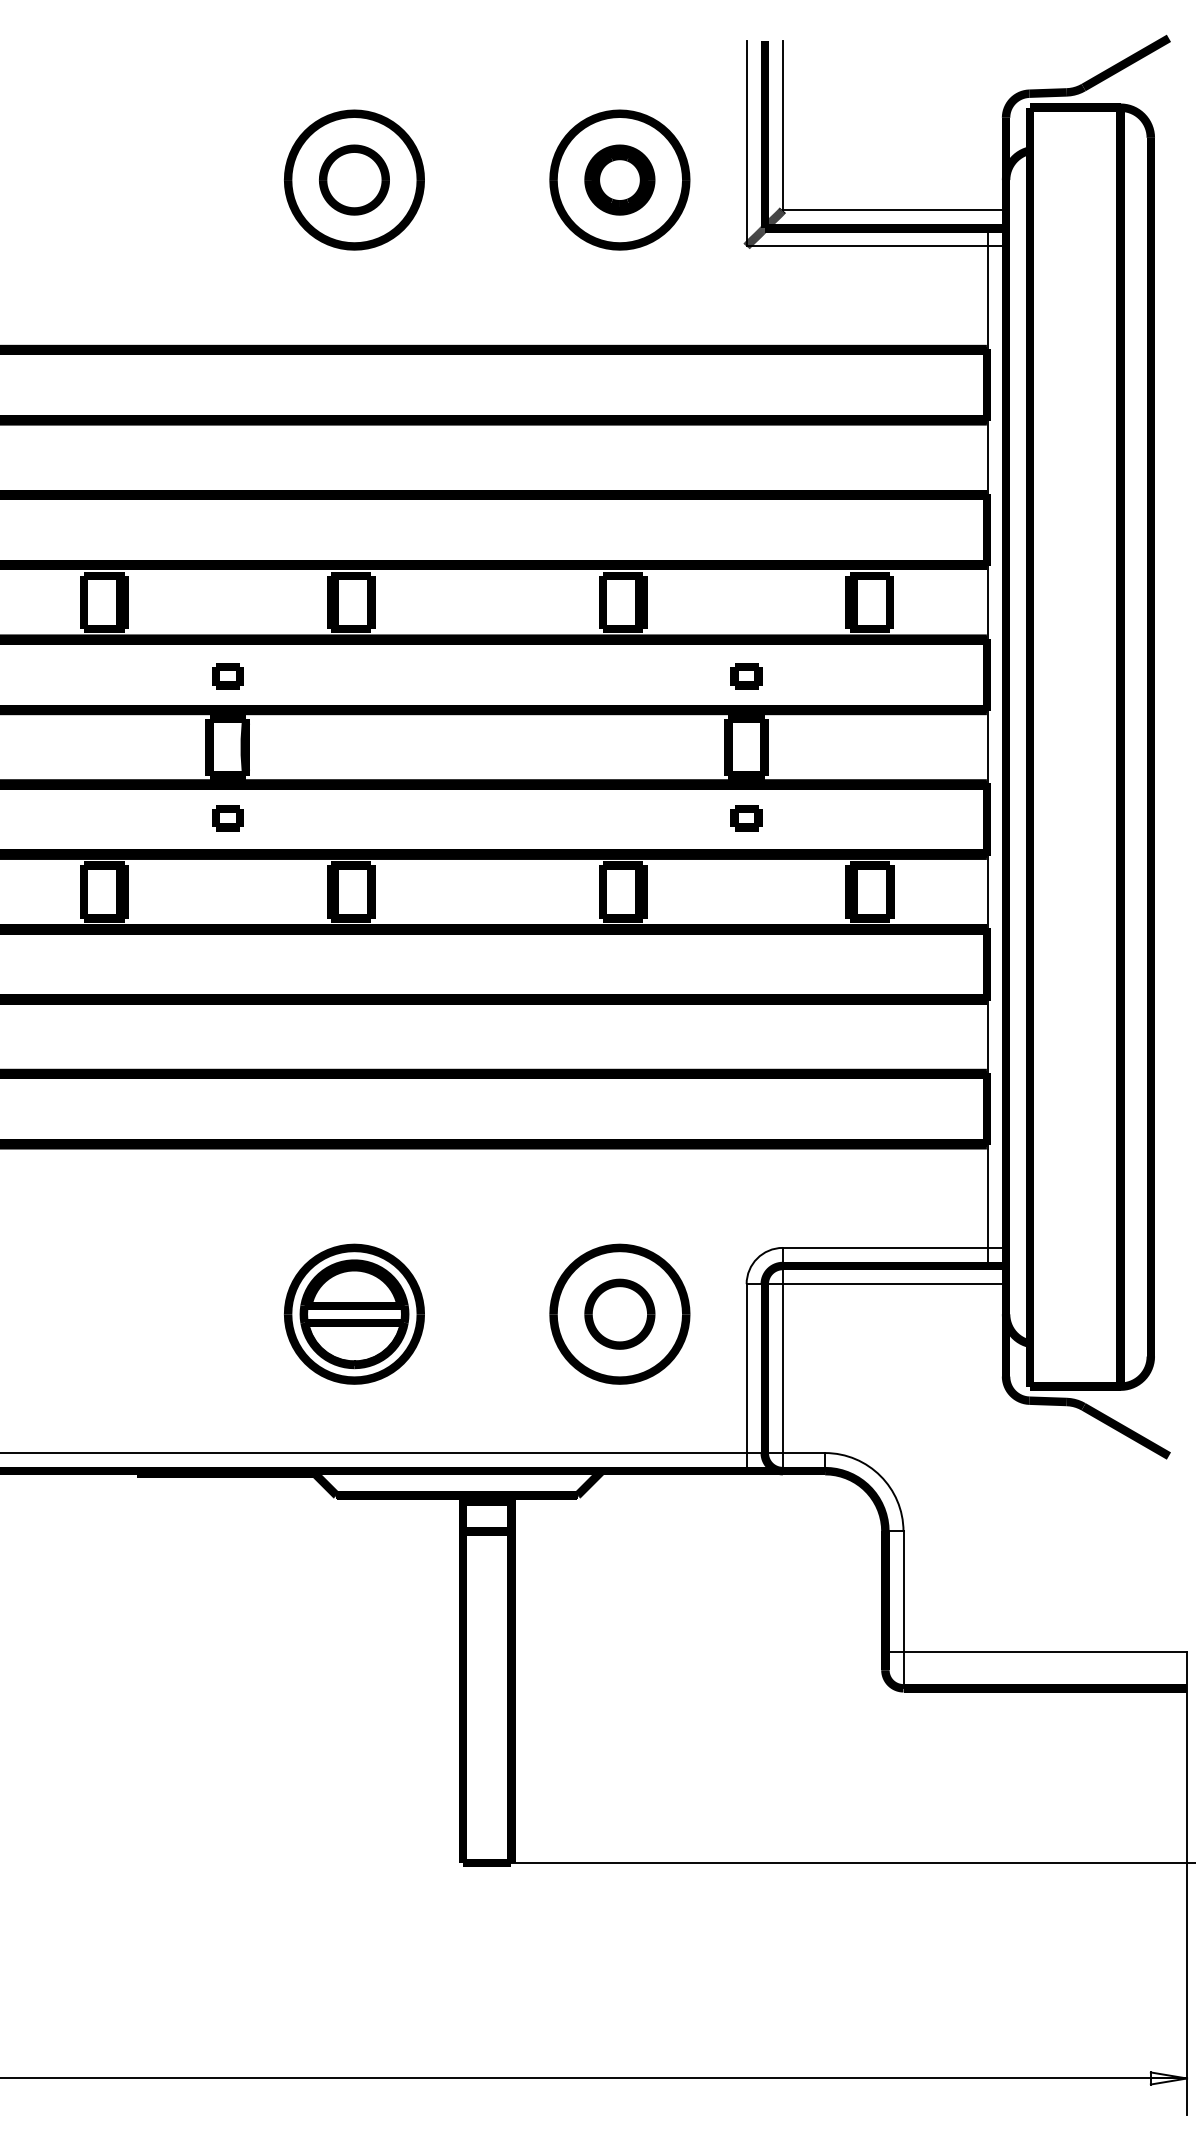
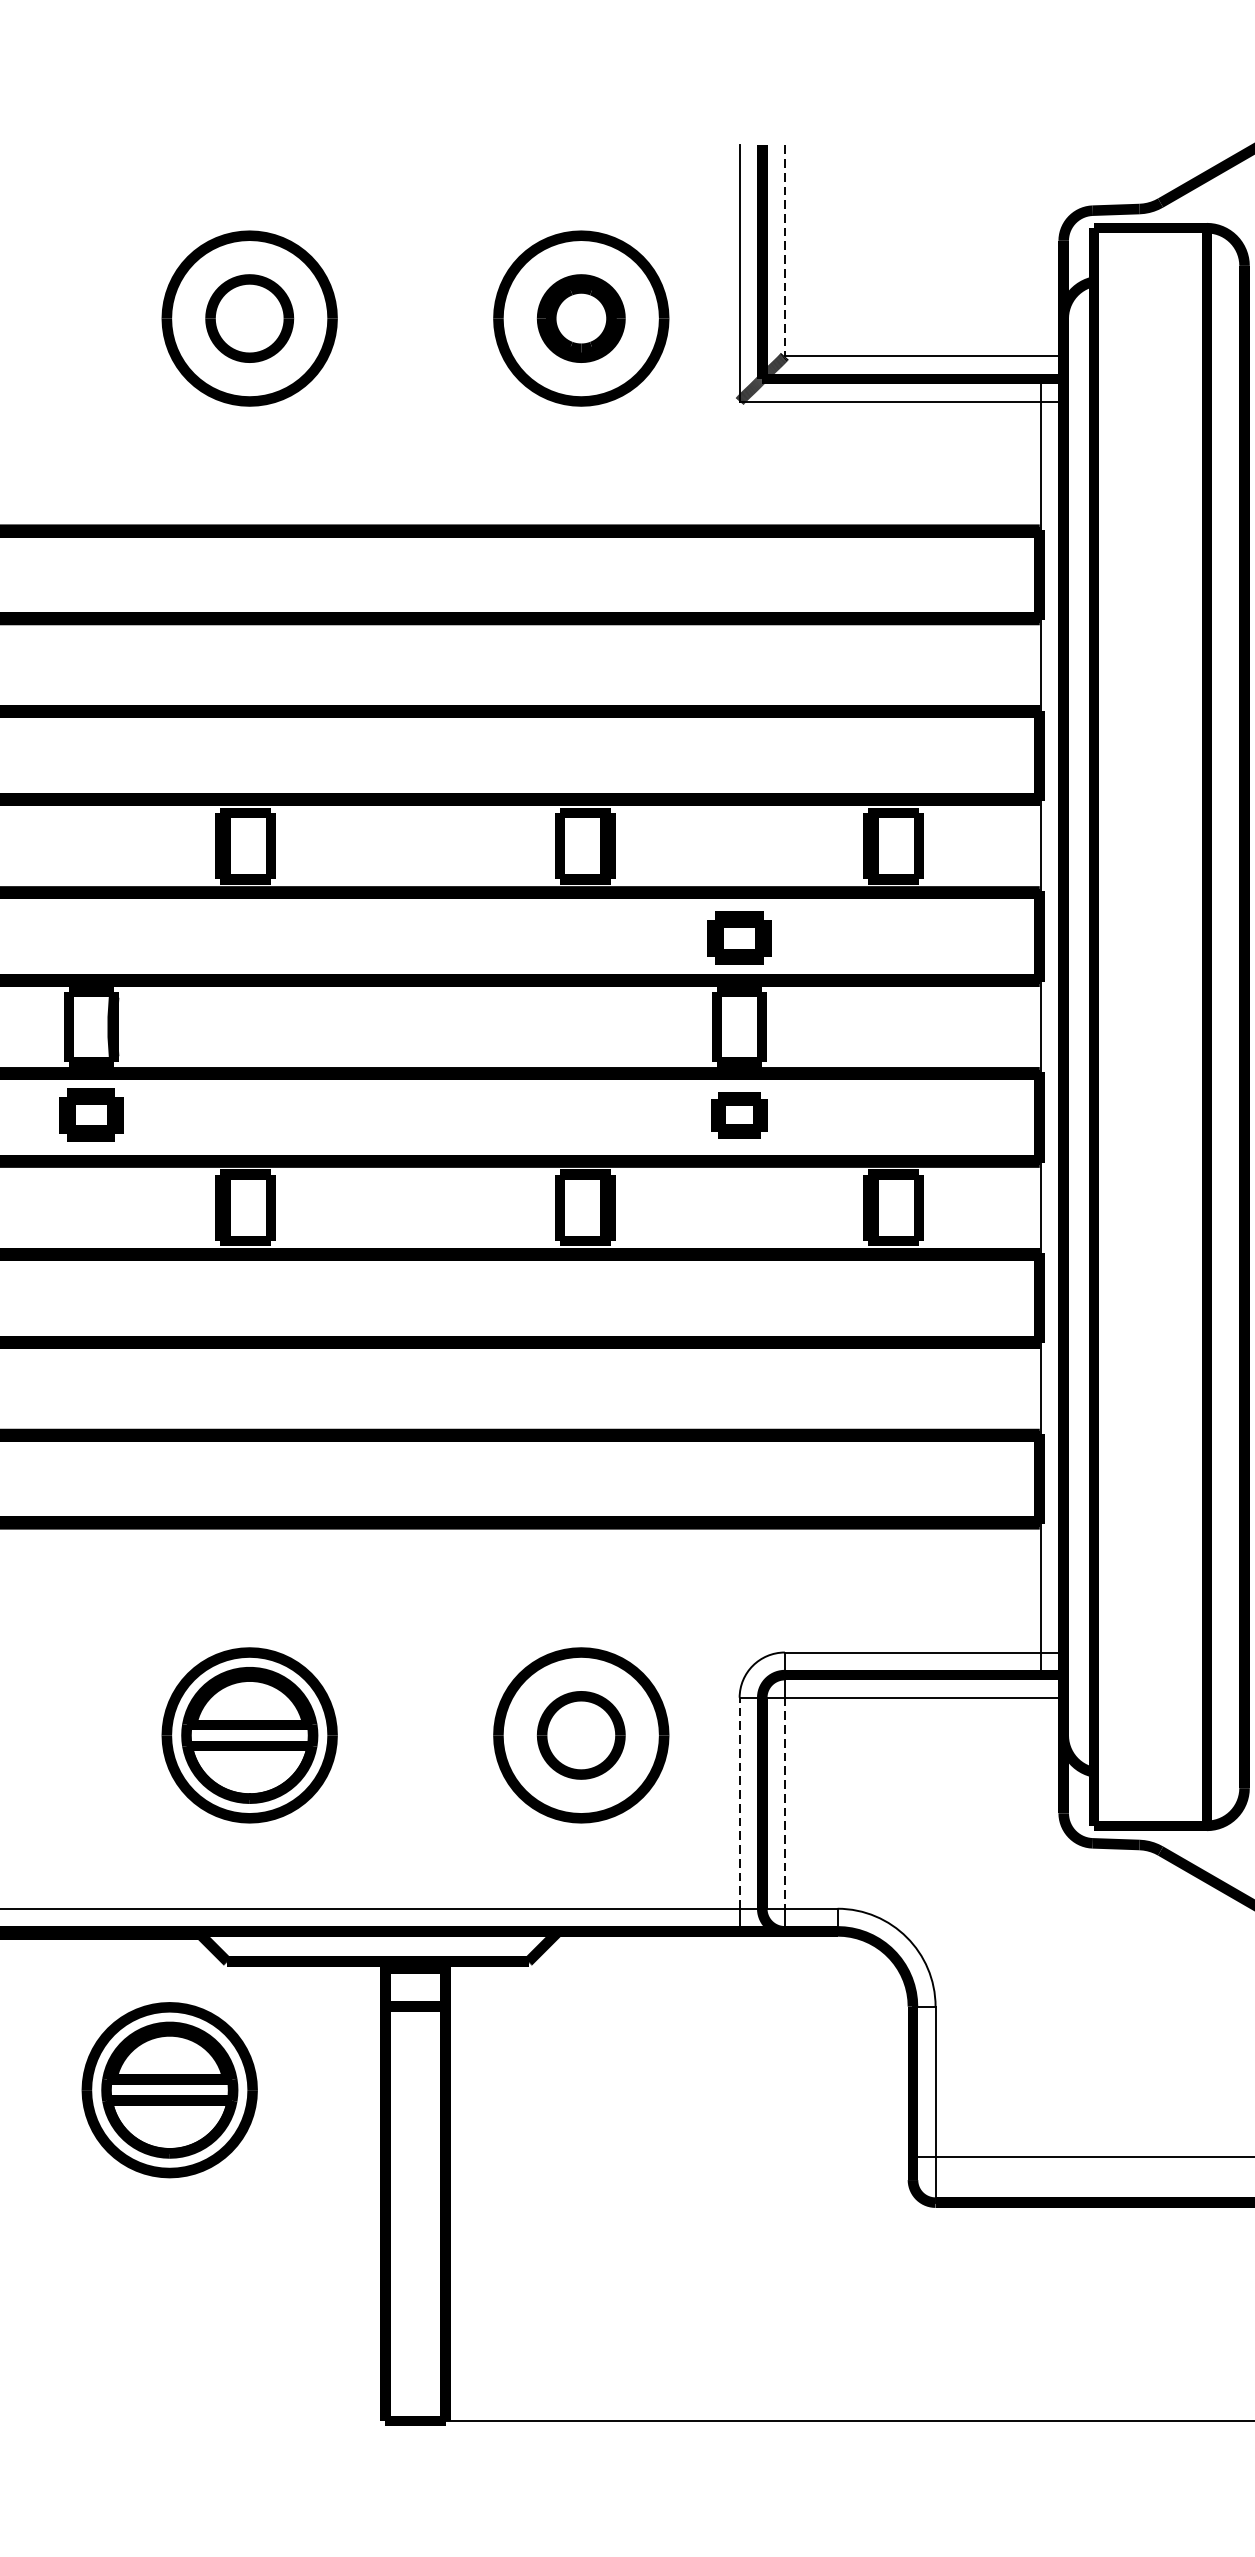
line: (782, 126) -> (784, 251), solid -> dashed
part: (227, 676) -> (91, 938), removed
part: (746, 676) -> (739, 938), size x1.6
part: (227, 818) -> (91, 1116), size x1.6
part: (746, 818) -> (739, 1116), size x1.4
line: (746, 1368) -> (739, 1803), solid -> dashed
line: (782, 1369) -> (784, 1804), solid -> dashed
part: (290, 1597) -> (169, 2089), added

